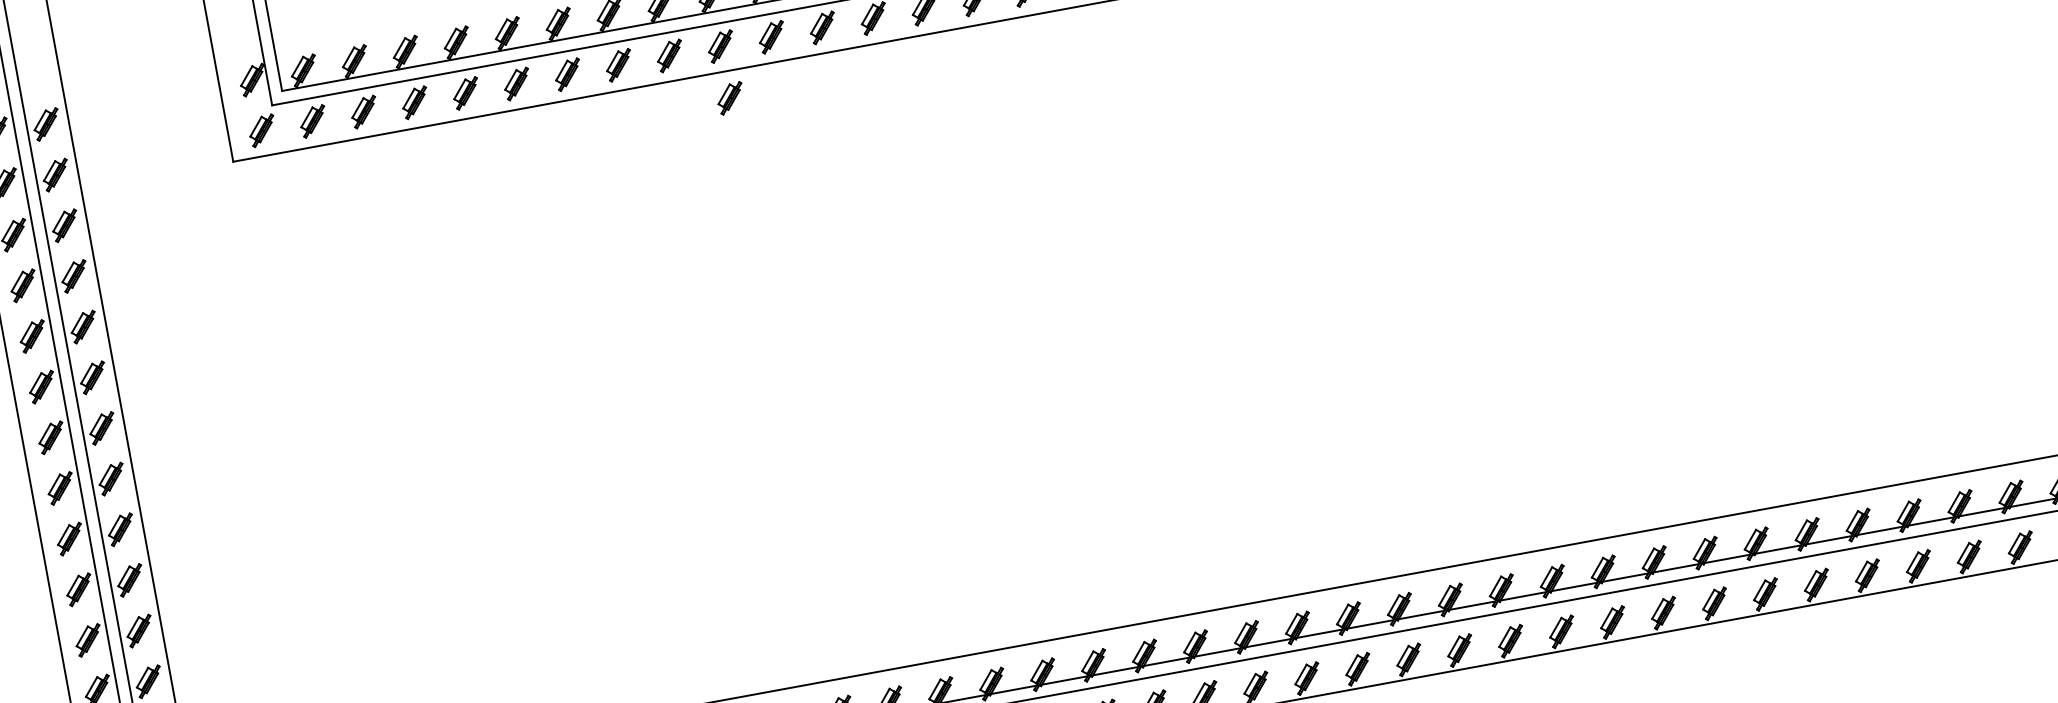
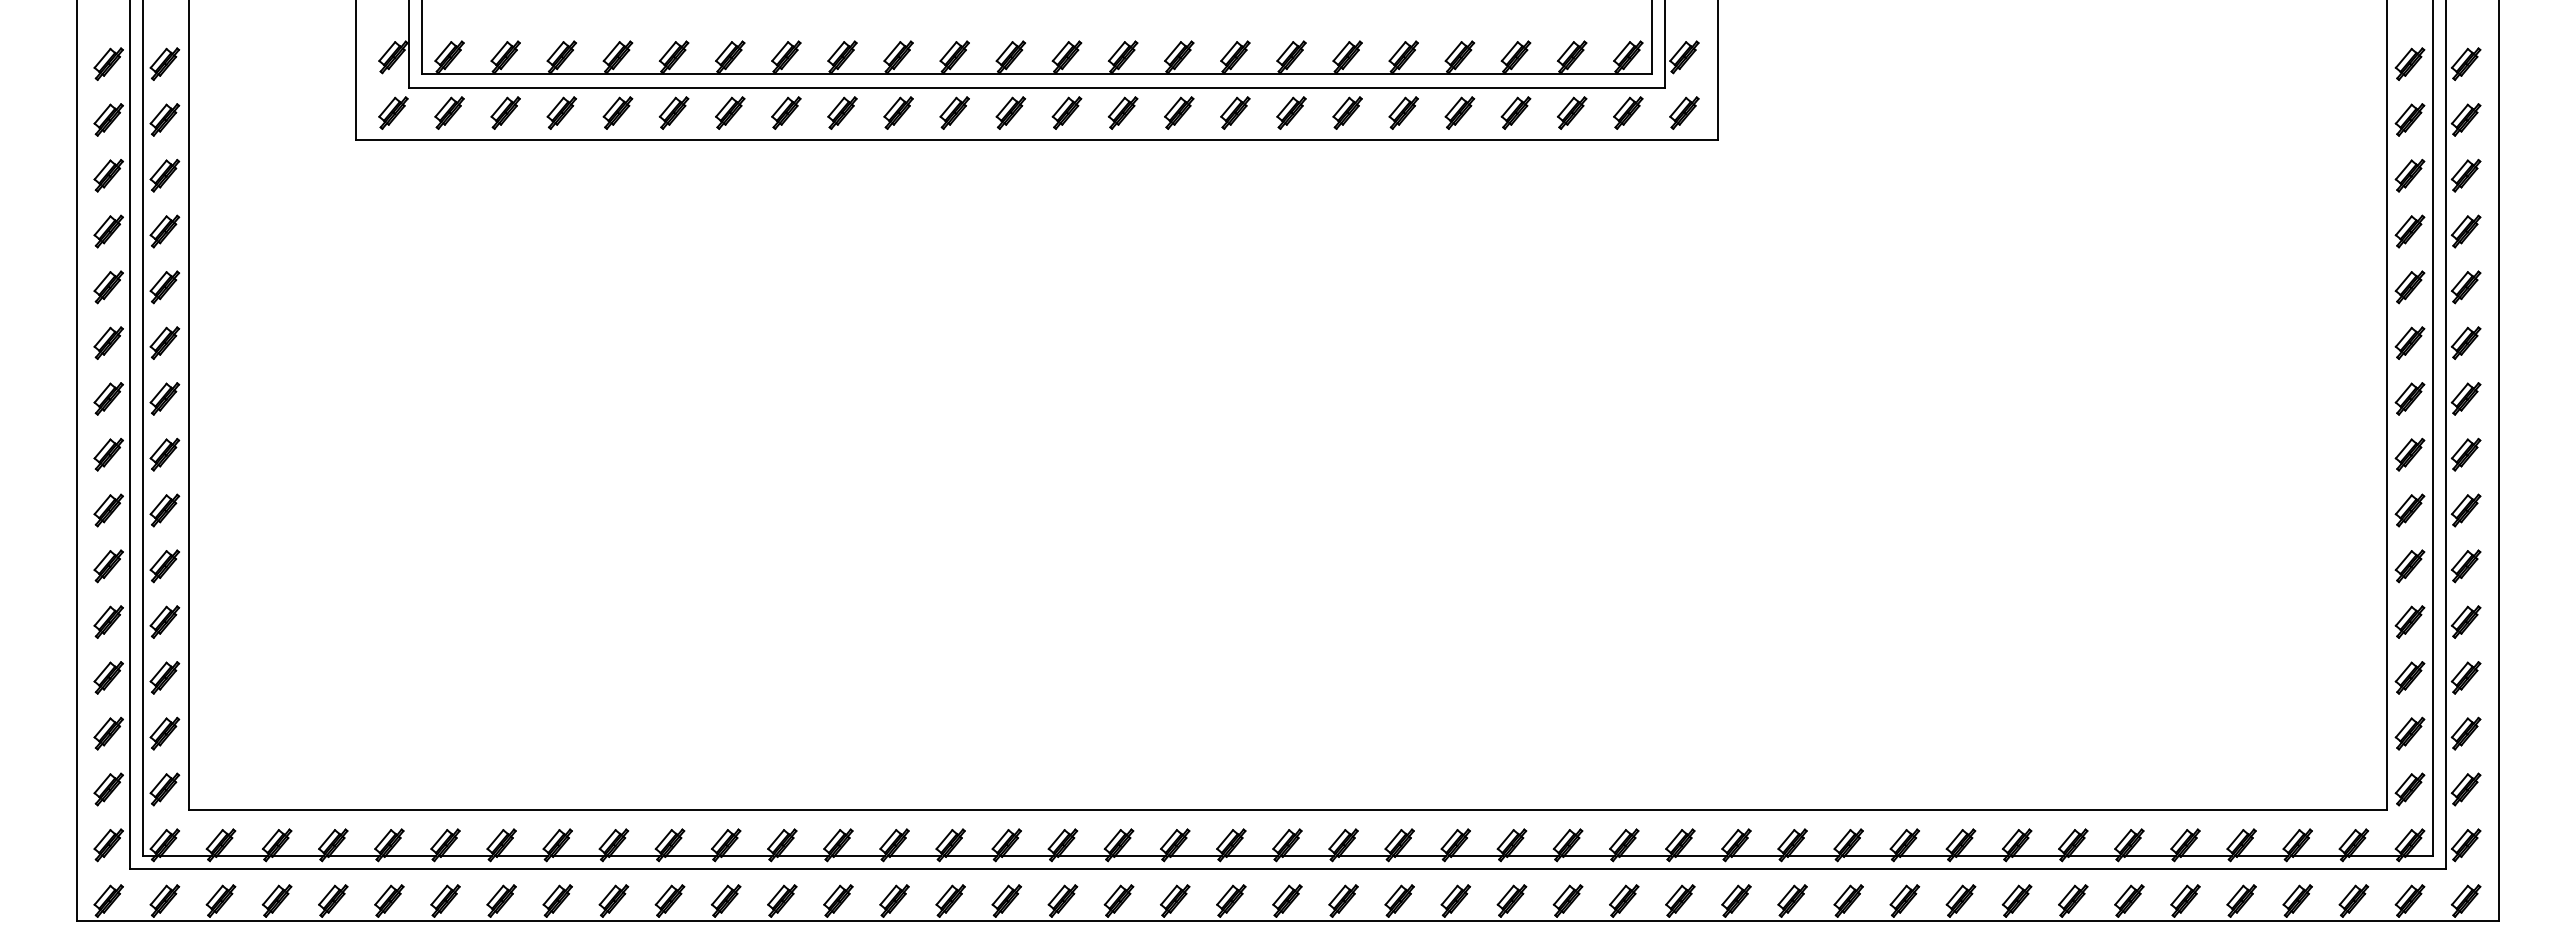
part: (730, 97) -> (898, 169), removed

